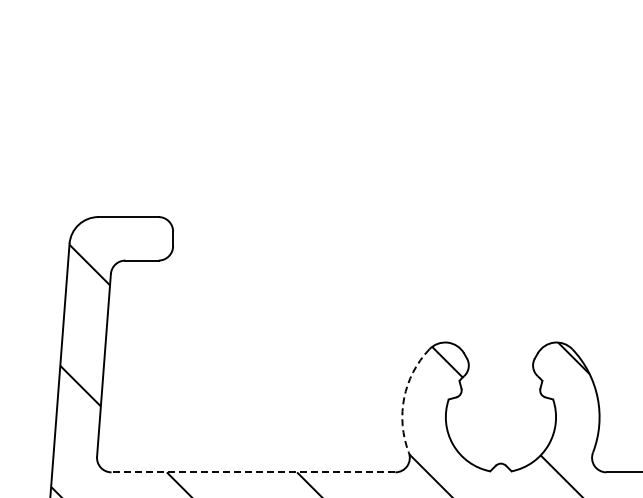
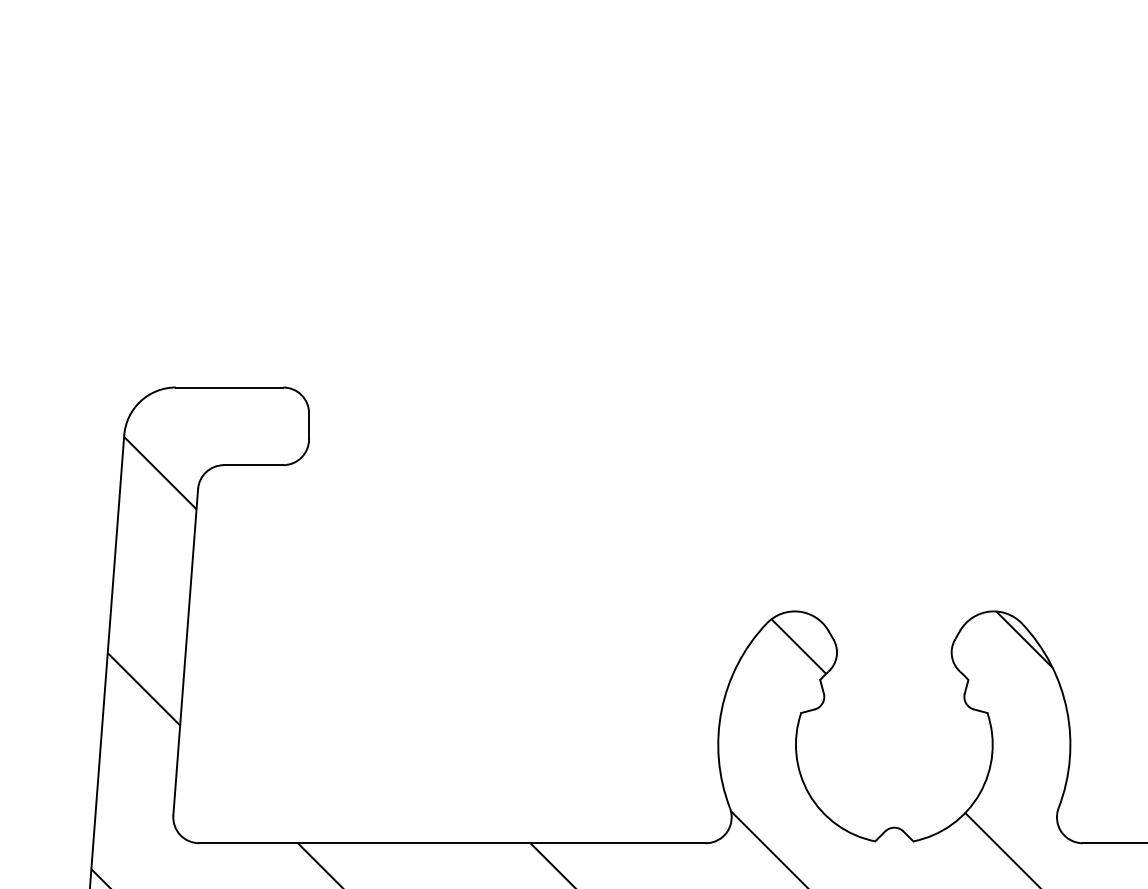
arc: (404, 397) -> (722, 709), dashed -> solid
line: (253, 472) -> (452, 843), dashed -> solid

